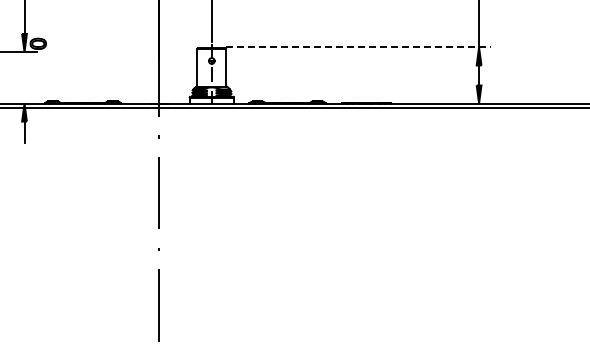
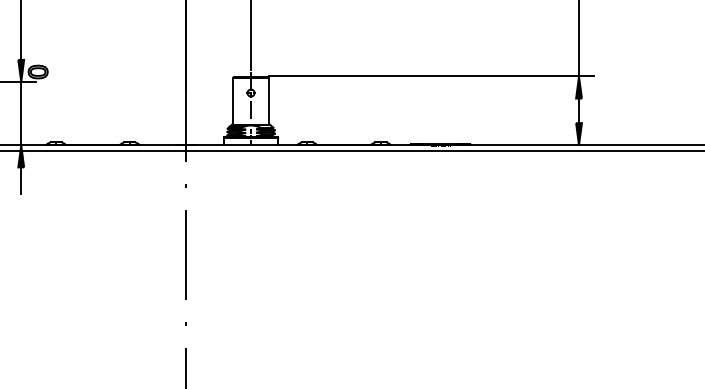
line: (359, 47) -> (432, 76), dashed -> solid
line: (24, 77) -> (21, 113), added

